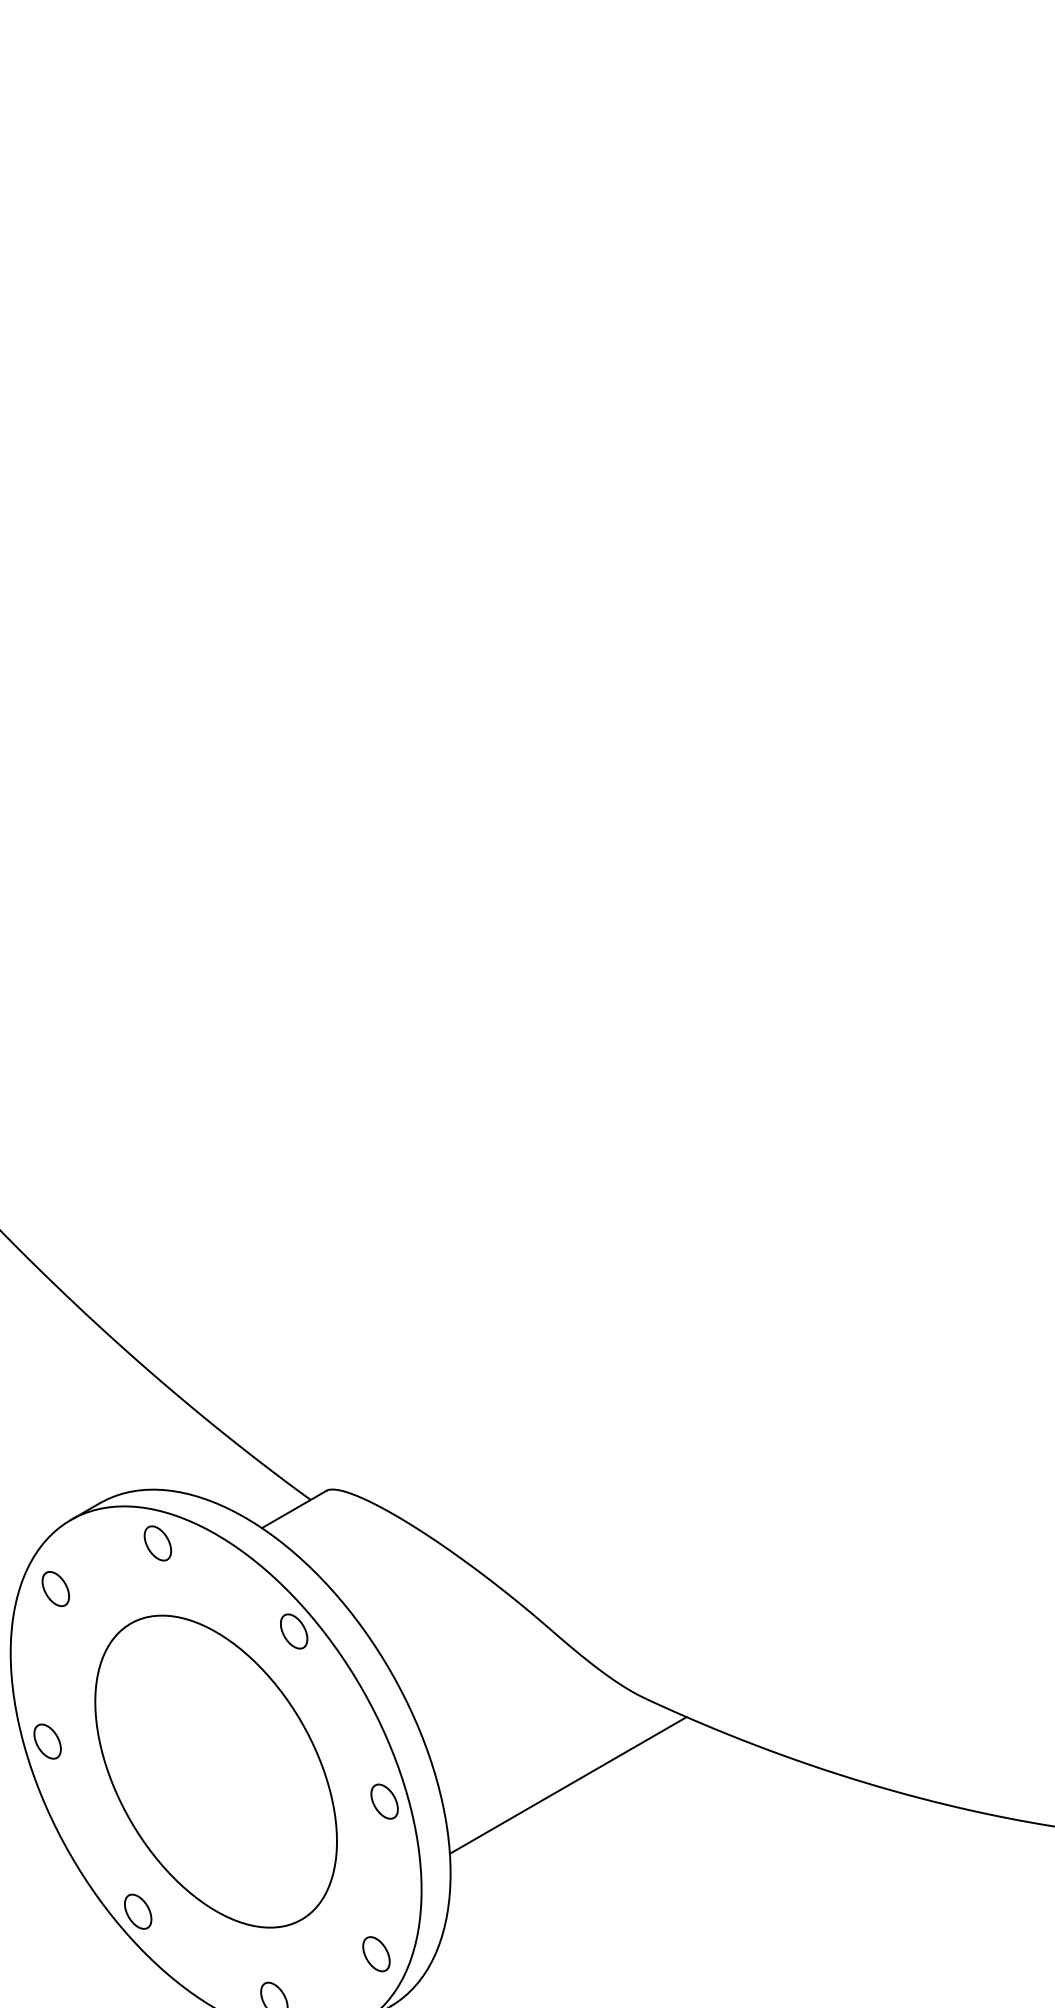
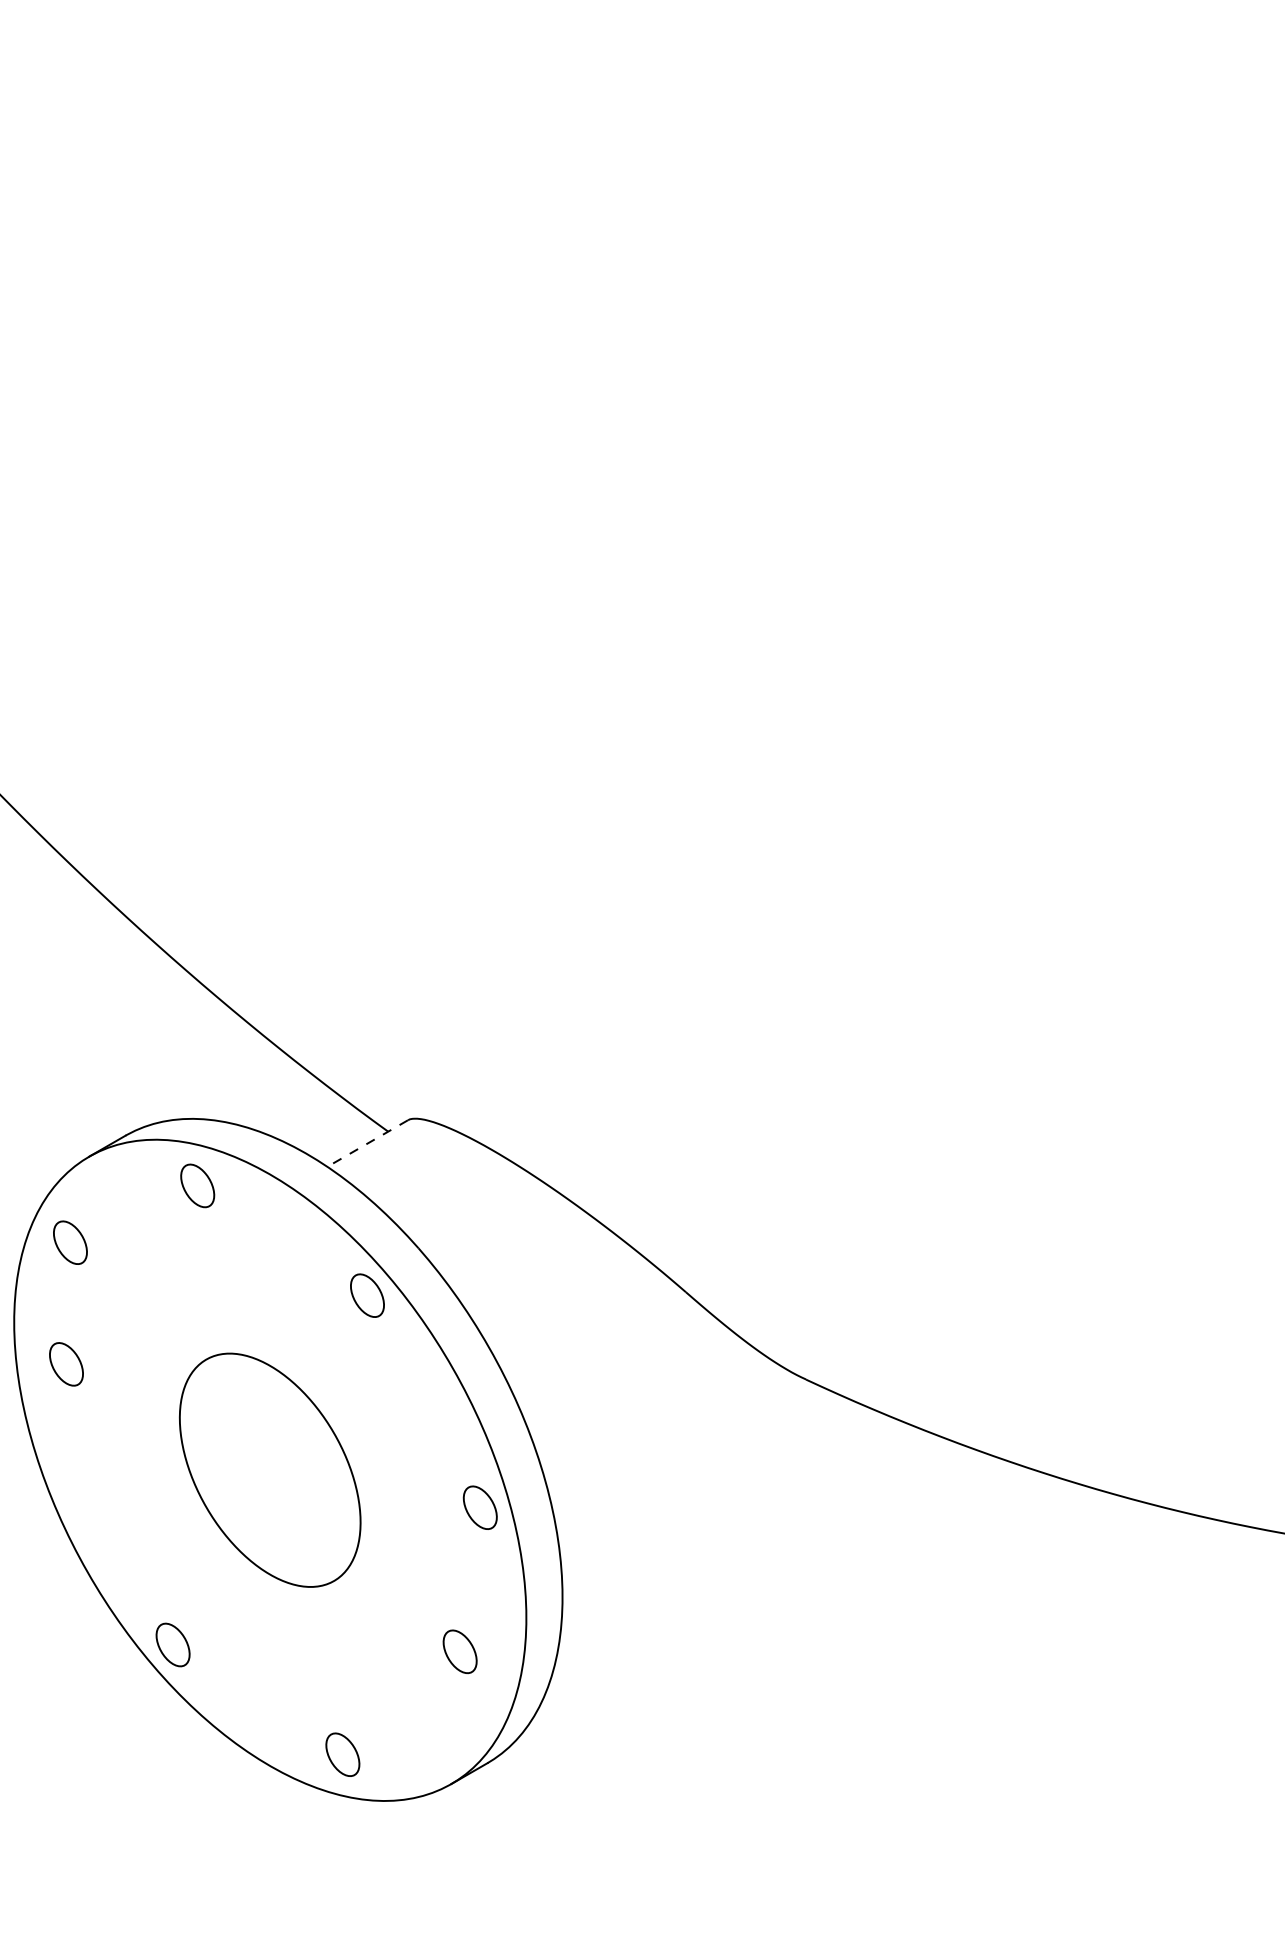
line: (293, 1509) -> (366, 1143), solid -> dashed
part: (47, 1741) -> (66, 1364), moved
part: (215, 1771) -> (269, 1470), size x0.6
line: (567, 1785) -> (708, 1487), removed
part: (376, 1954) -> (460, 1652), moved

